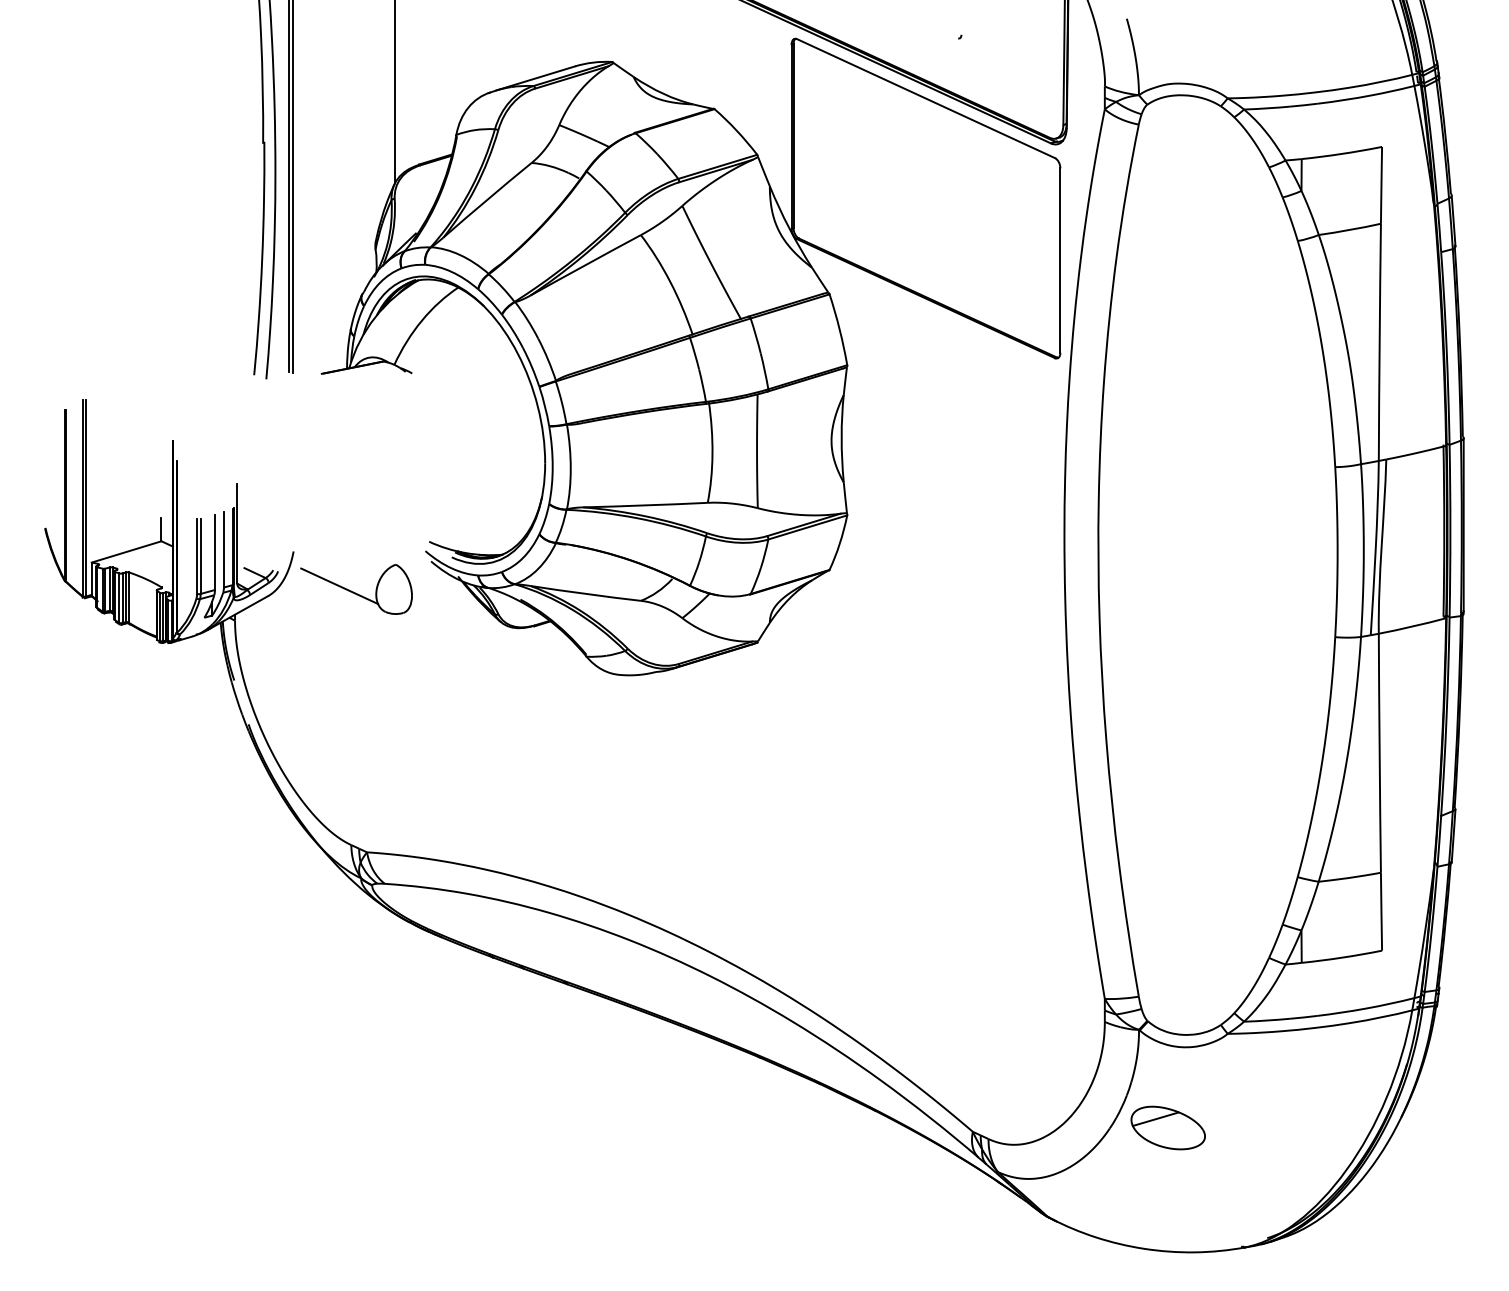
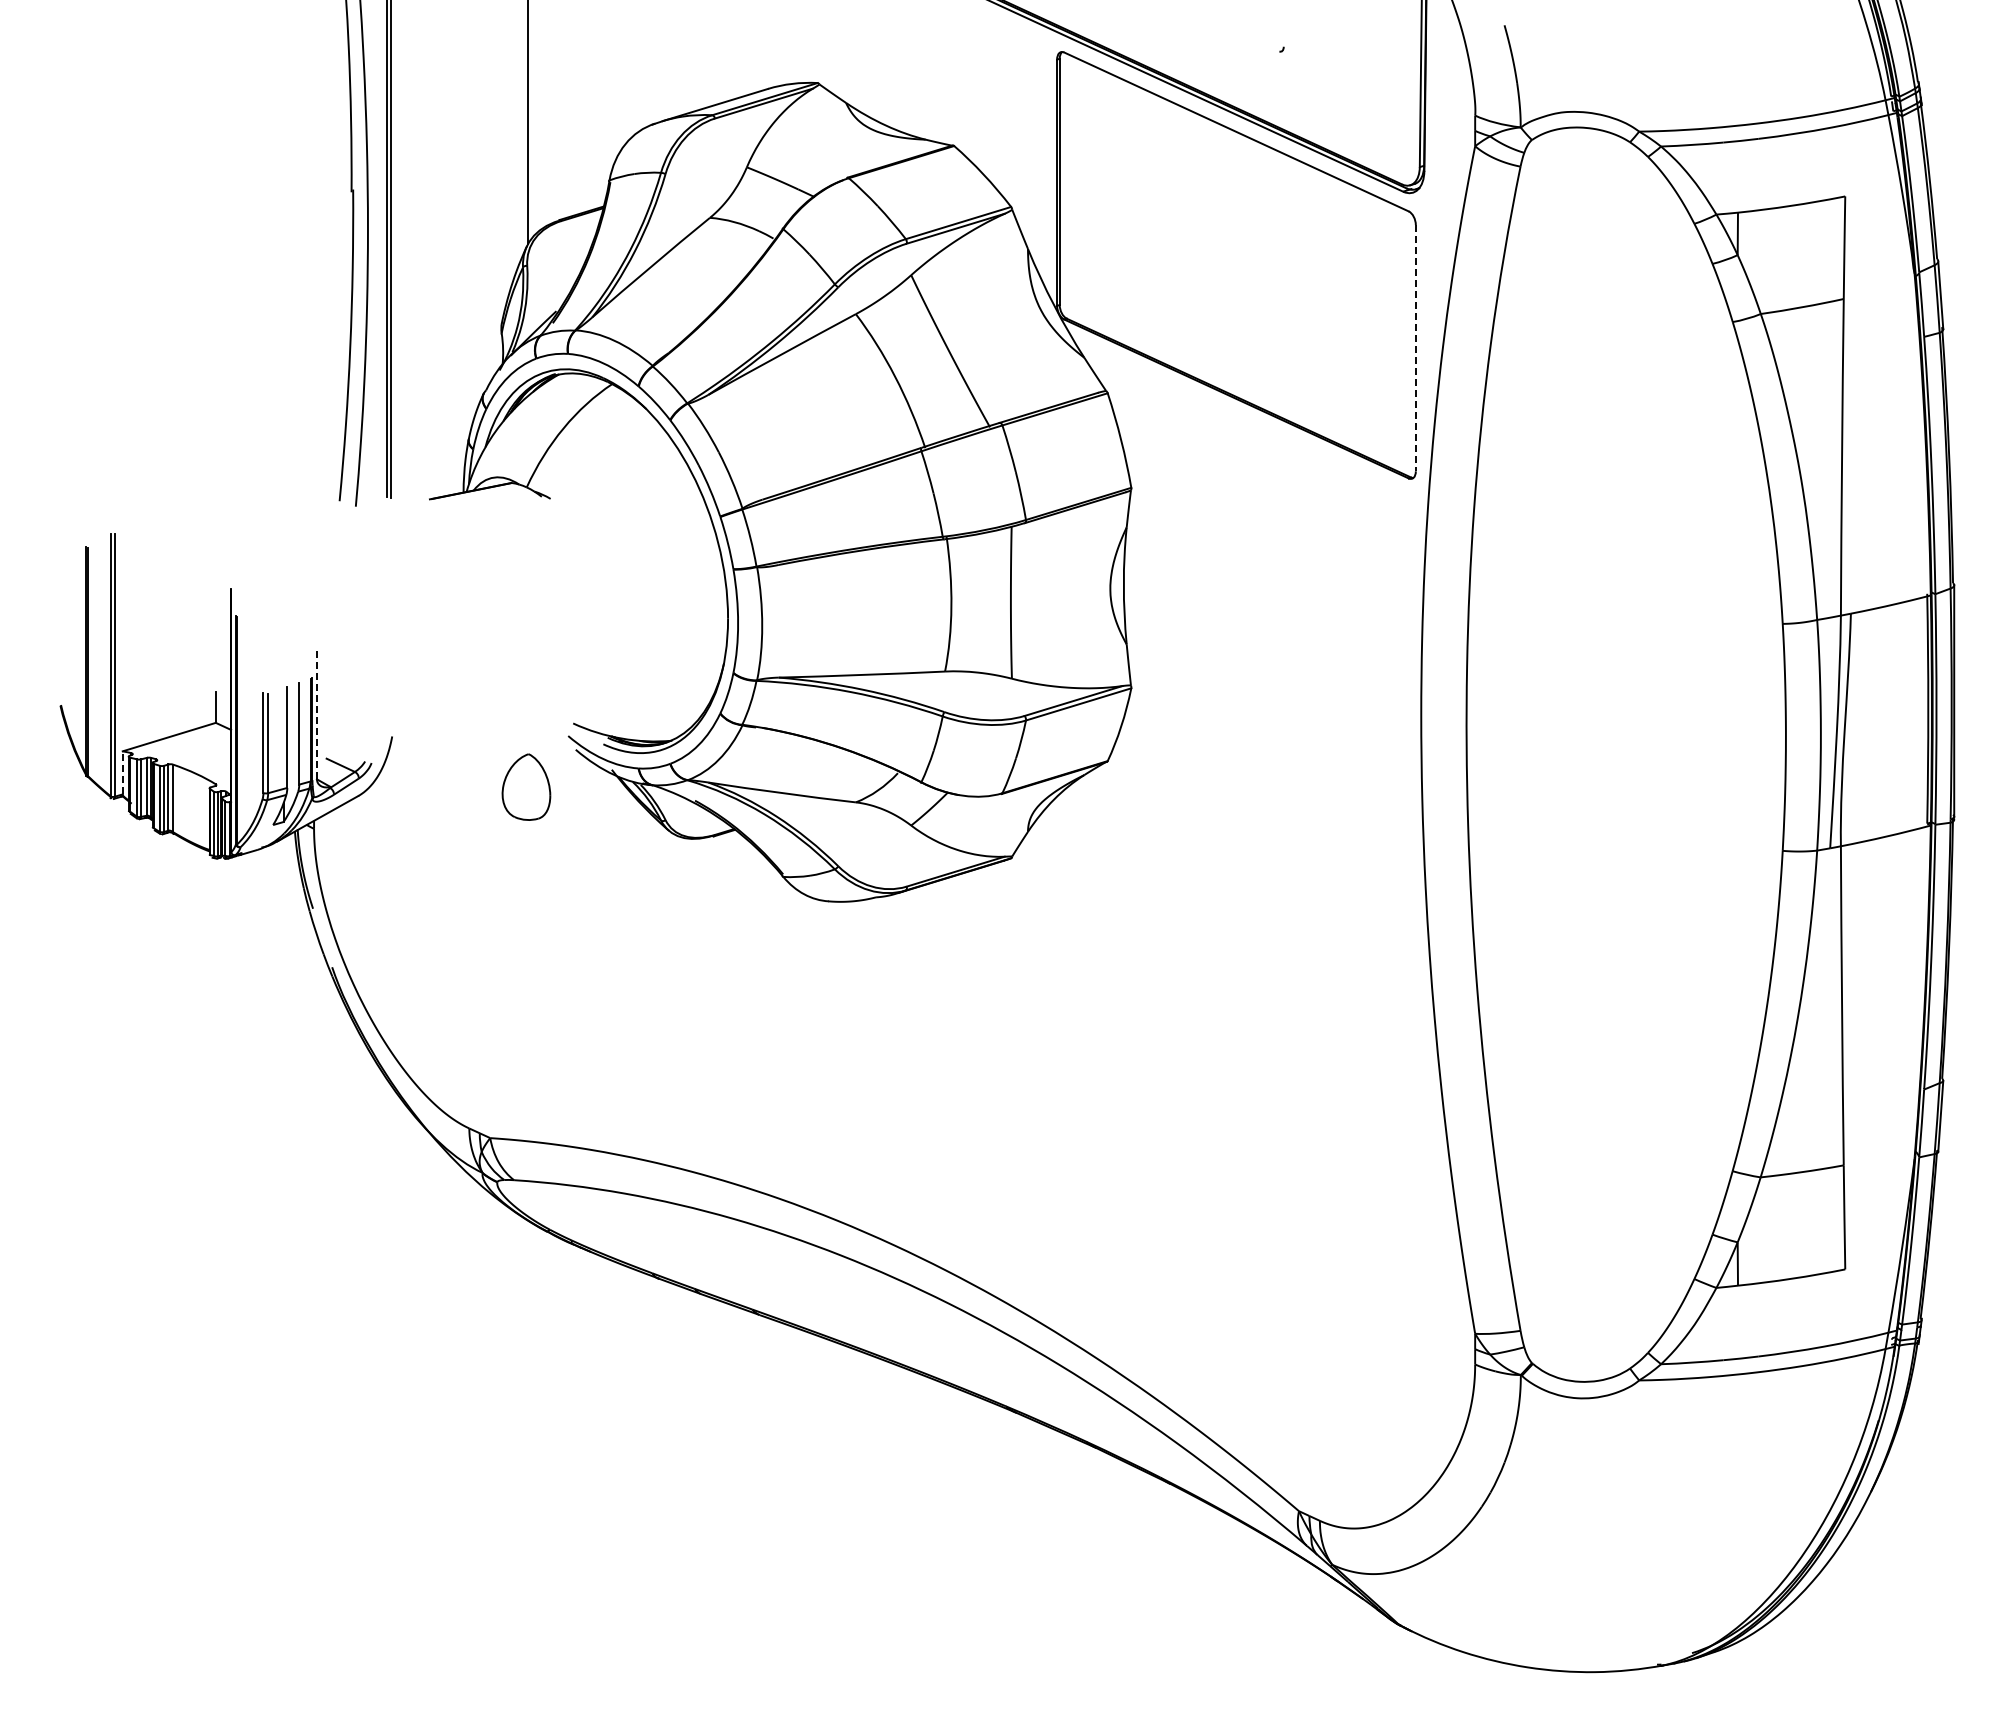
line: (1060, 260) -> (1415, 348), solid -> dashed
line: (236, 533) -> (316, 712), solid -> dashed
line: (91, 578) -> (122, 772), solid -> dashed
line: (339, 585) -> (453, 782), removed
part: (1168, 1127) -> (1559, 1505), removed

